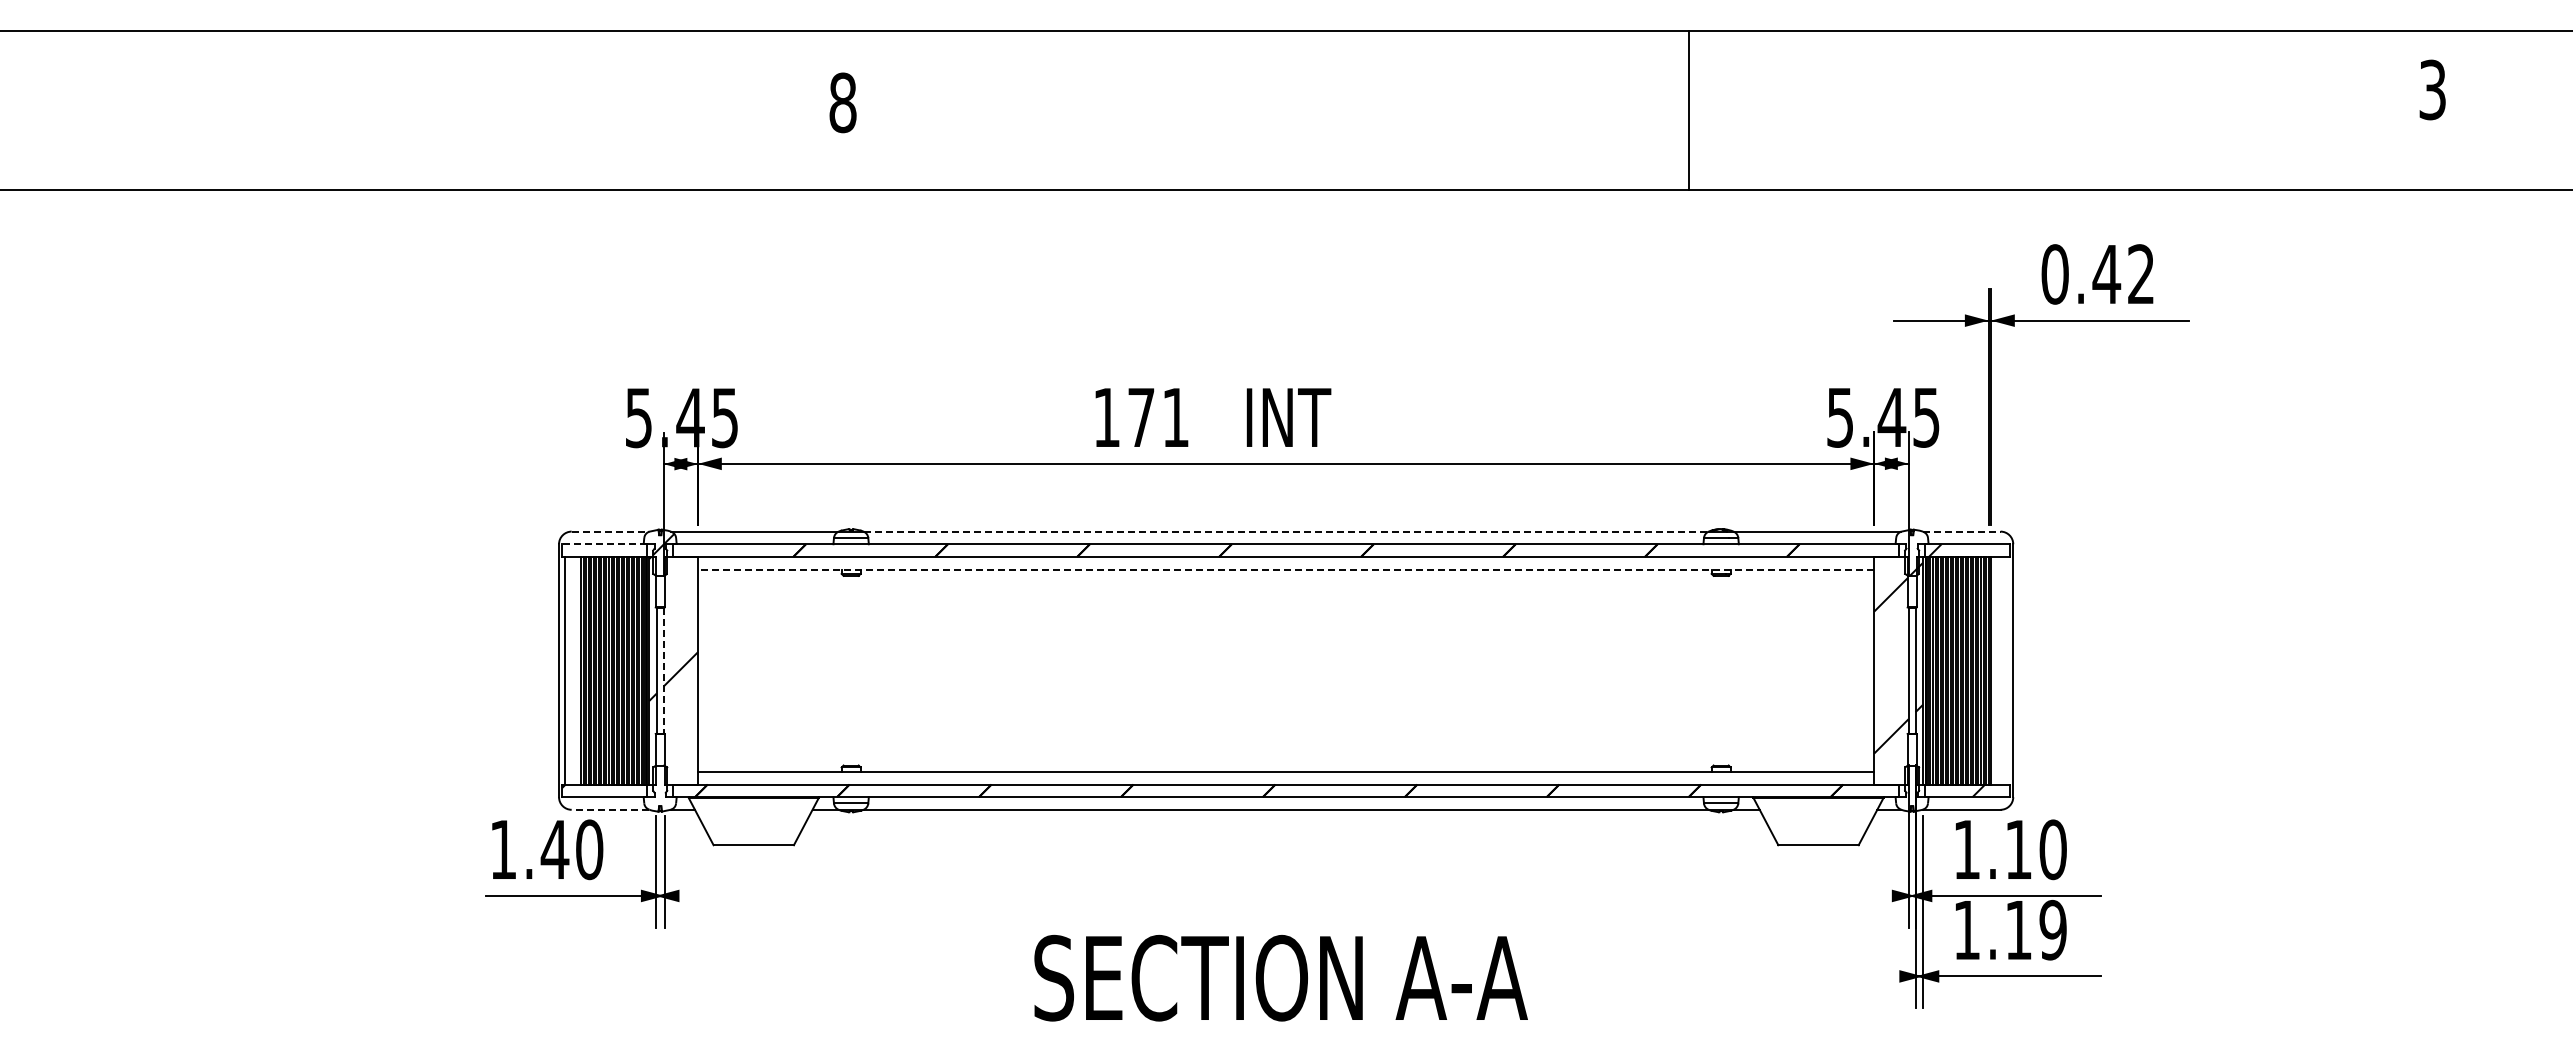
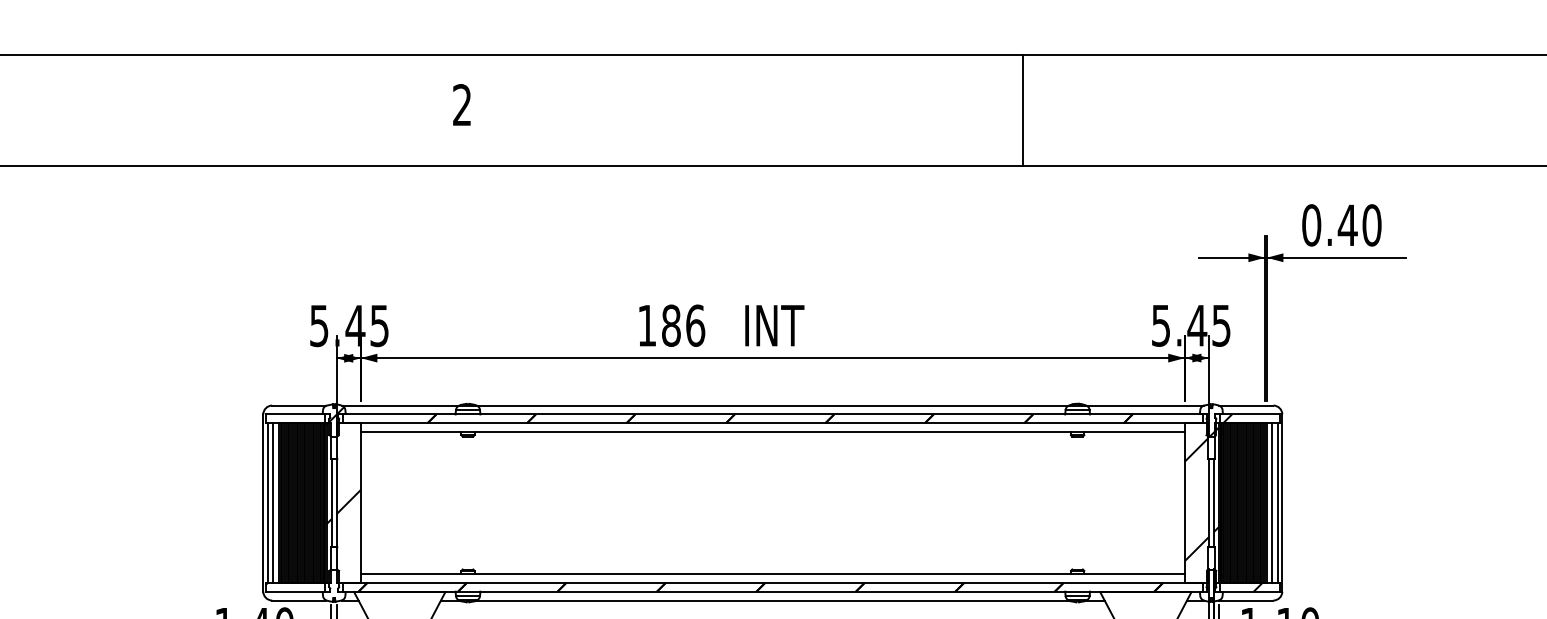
text: (842, 102) -> (461, 104), 8 -> 2
line: (1688, 110) -> (1022, 110), moved
text: (2140, 274) -> (1371, 225), 0.42 -> 0.40
text: (1158, 417) -> (683, 325), 171 -> 186
line: (610, 531) -> (299, 405), dashed -> solid
line: (1286, 531) -> (773, 405), dashed -> solid
line: (1961, 531) -> (1246, 405), dashed -> solid
line: (604, 544) -> (295, 414), dashed -> solid
line: (1285, 569) -> (772, 432), dashed -> solid
line: (573, 670) -> (273, 502), added
line: (663, 670) -> (336, 502), dashed -> solid
line: (1999, 670) -> (1272, 502), added
line: (2006, 670) -> (1277, 502), added
line: (610, 809) -> (299, 600), dashed -> solid

